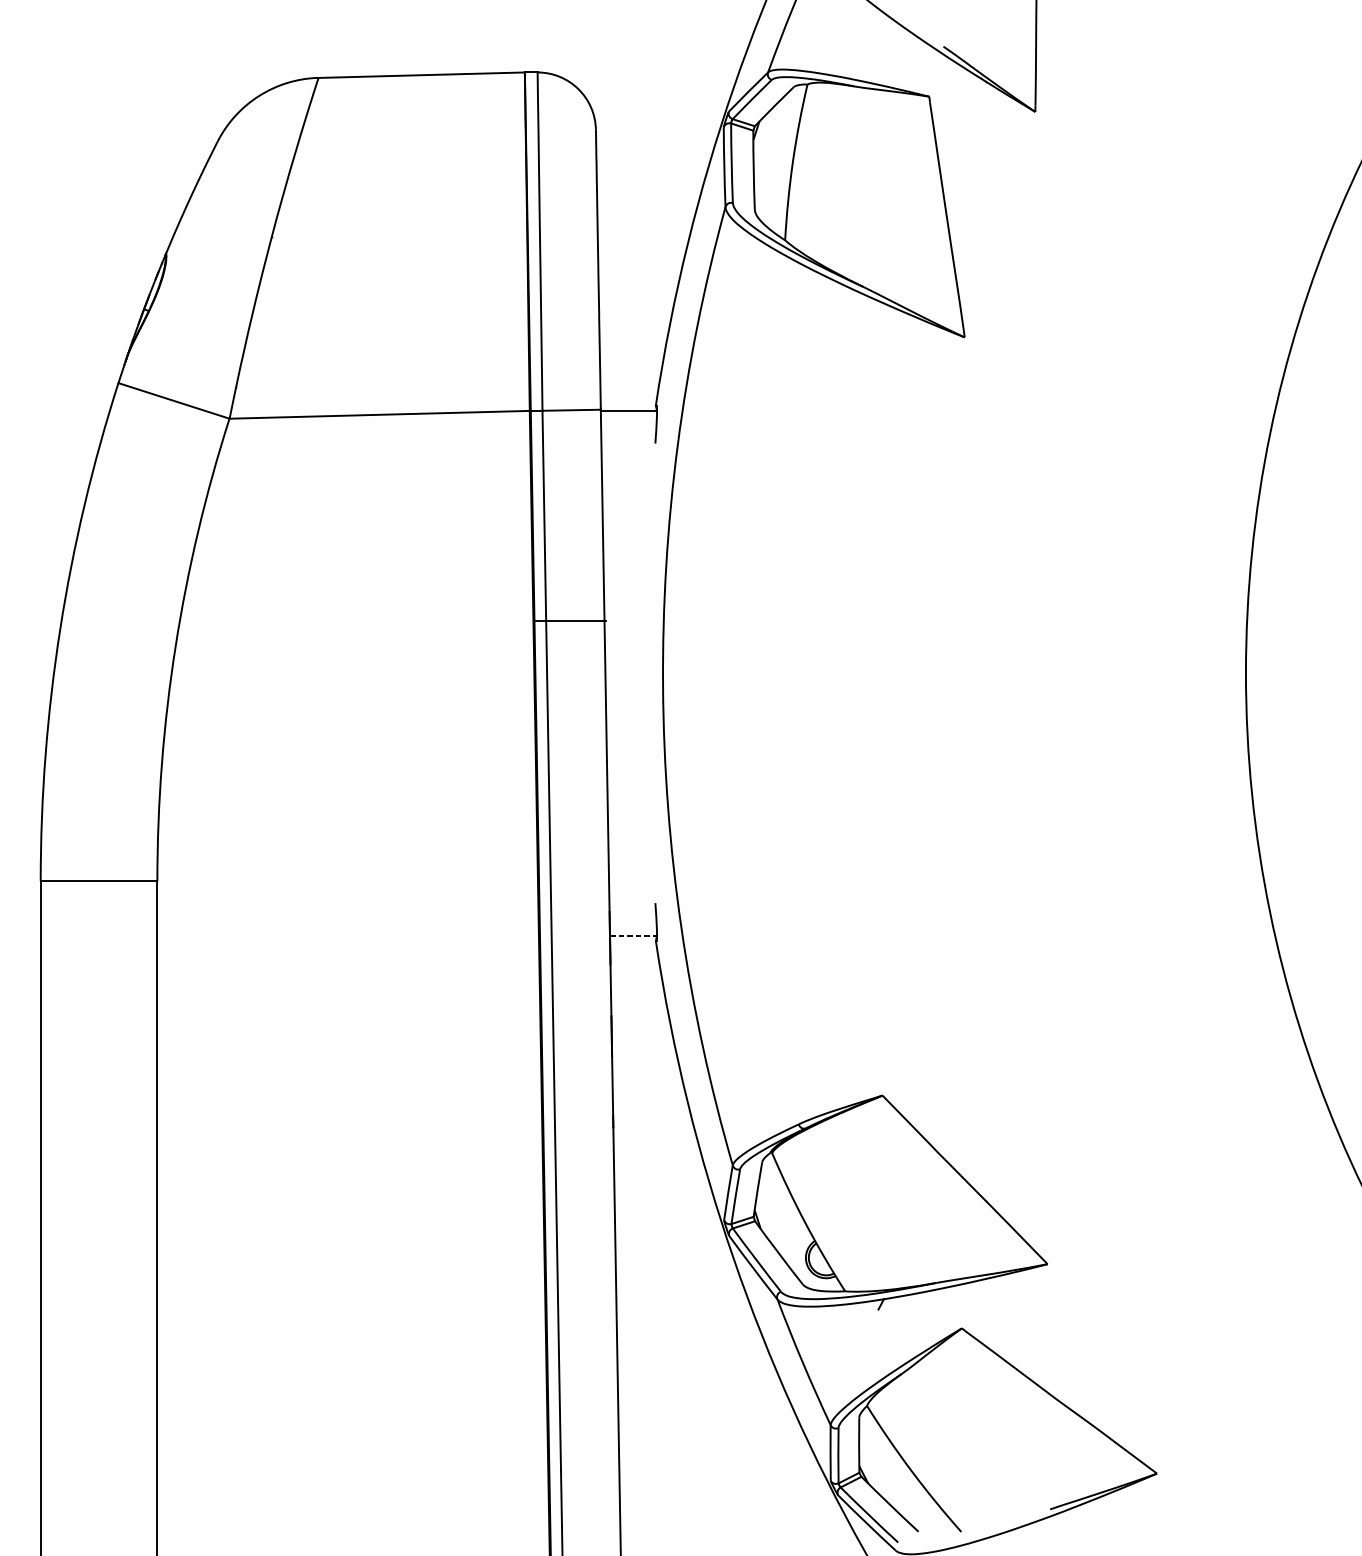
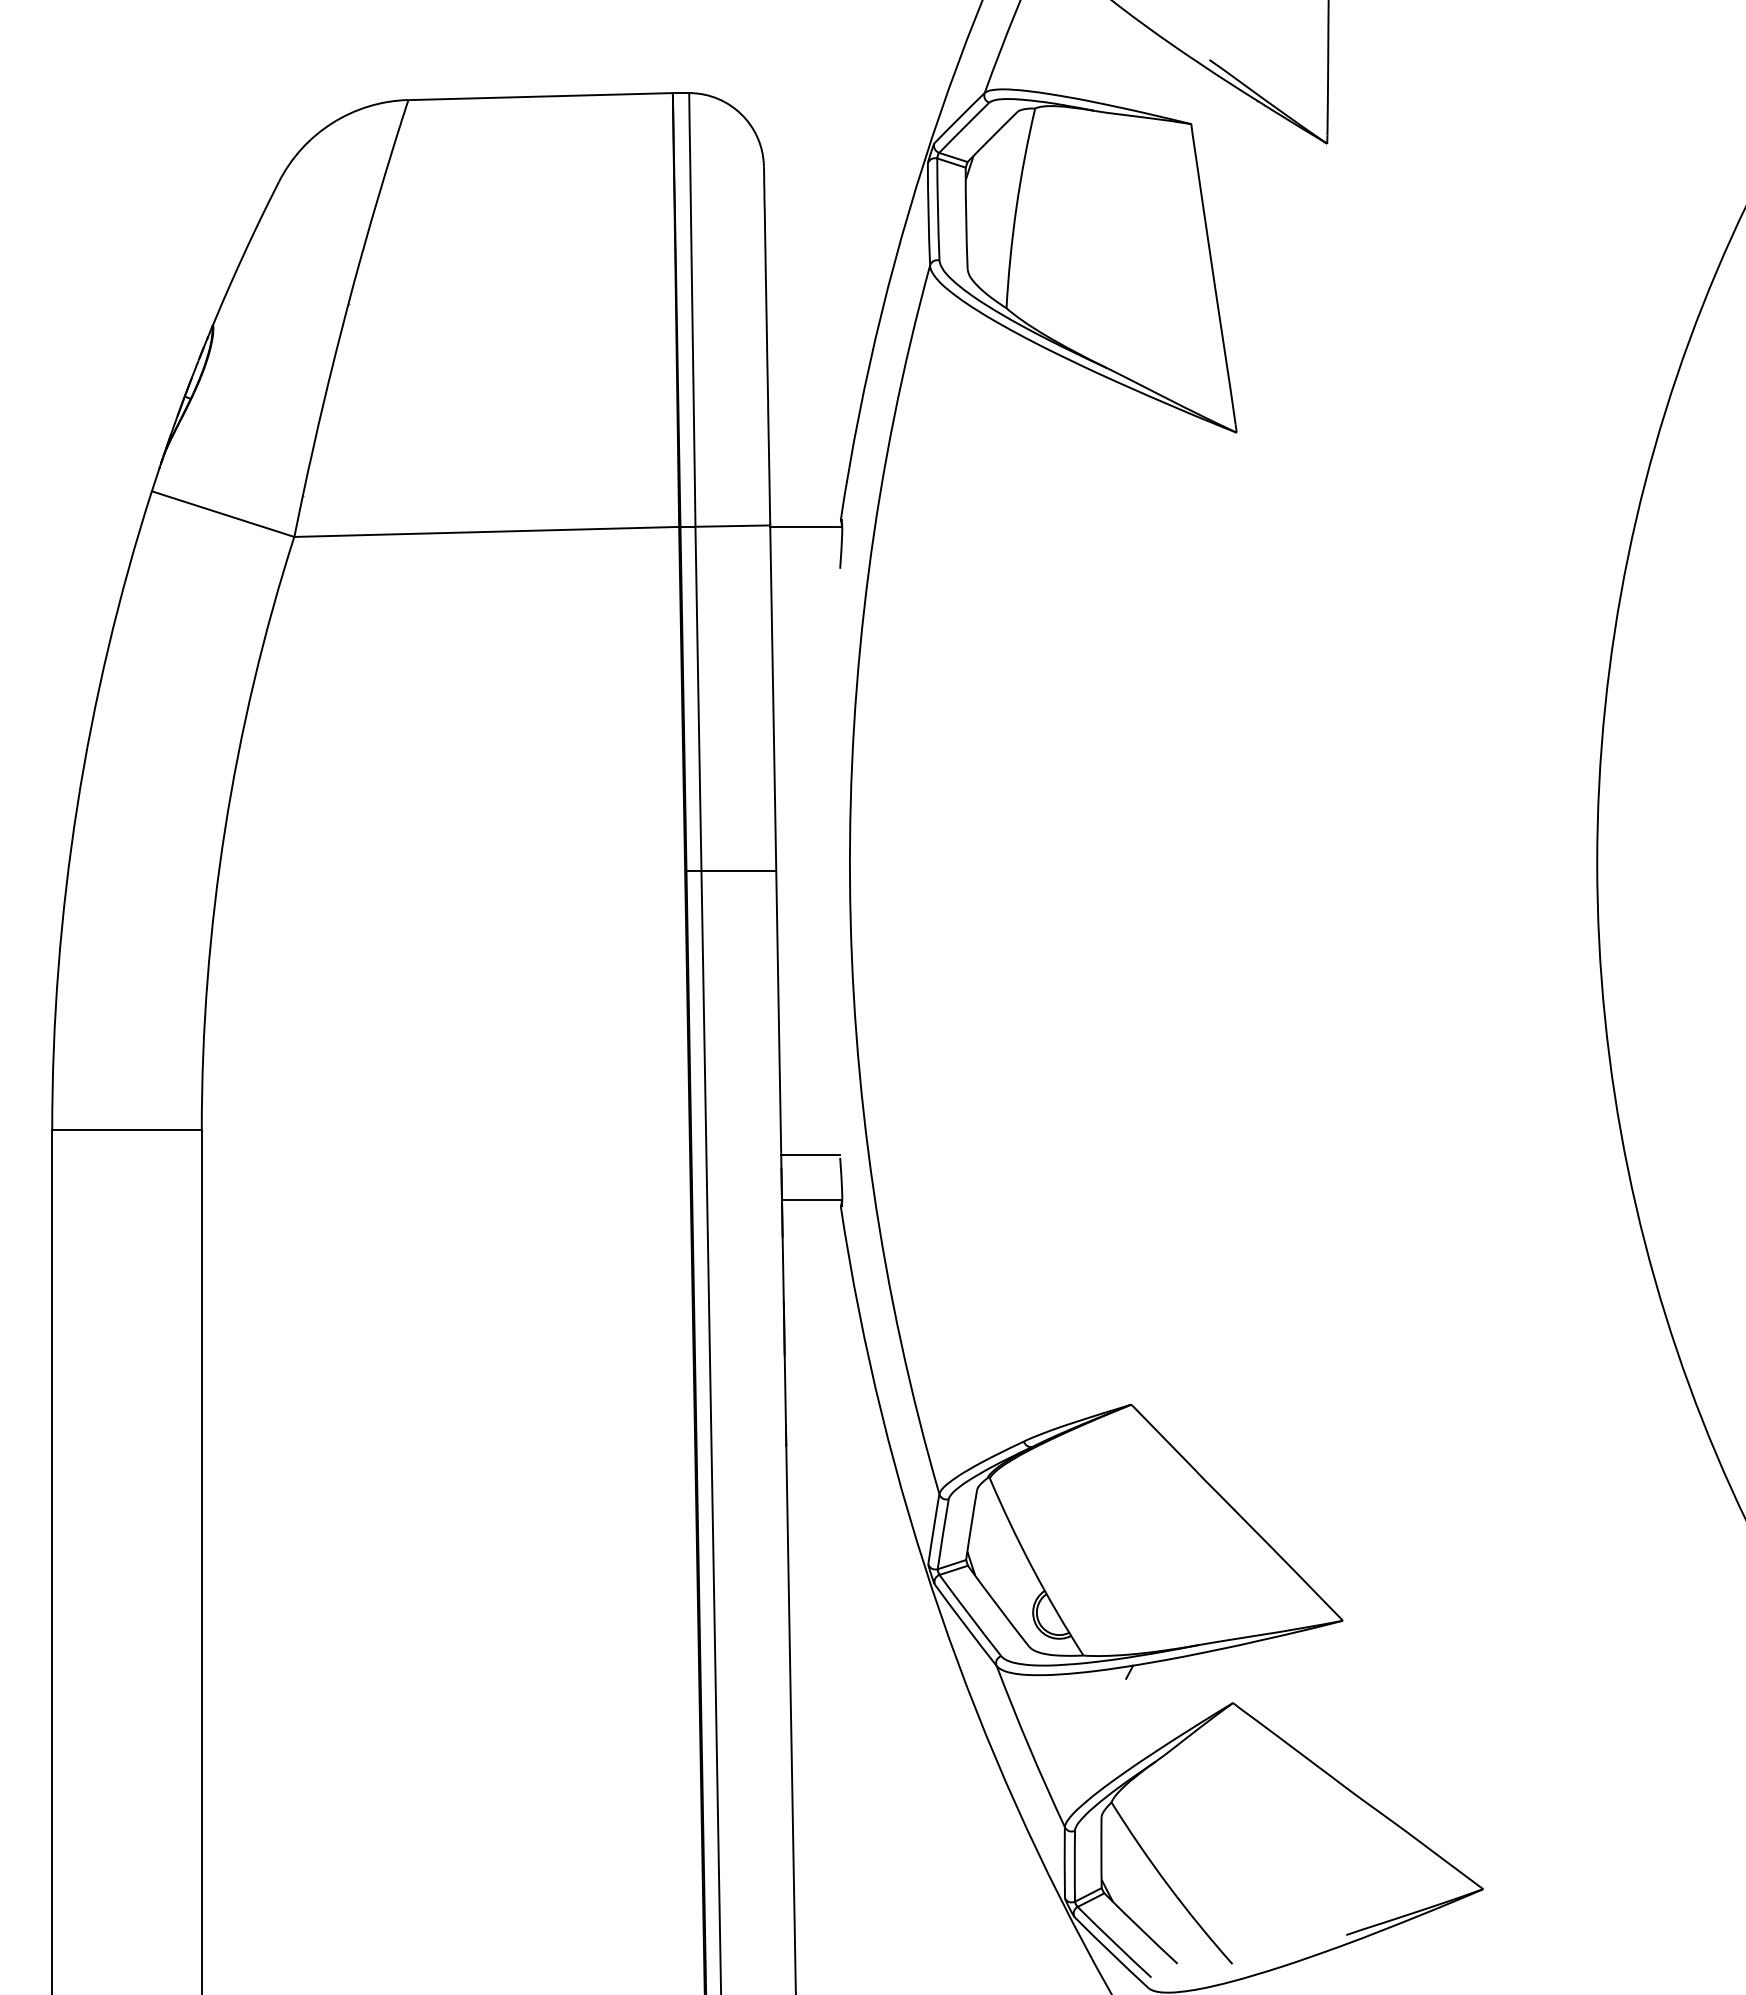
line: (570, 621) -> (731, 870), moved
line: (632, 900) -> (810, 1154), added
line: (633, 935) -> (812, 1199), dashed -> solid

